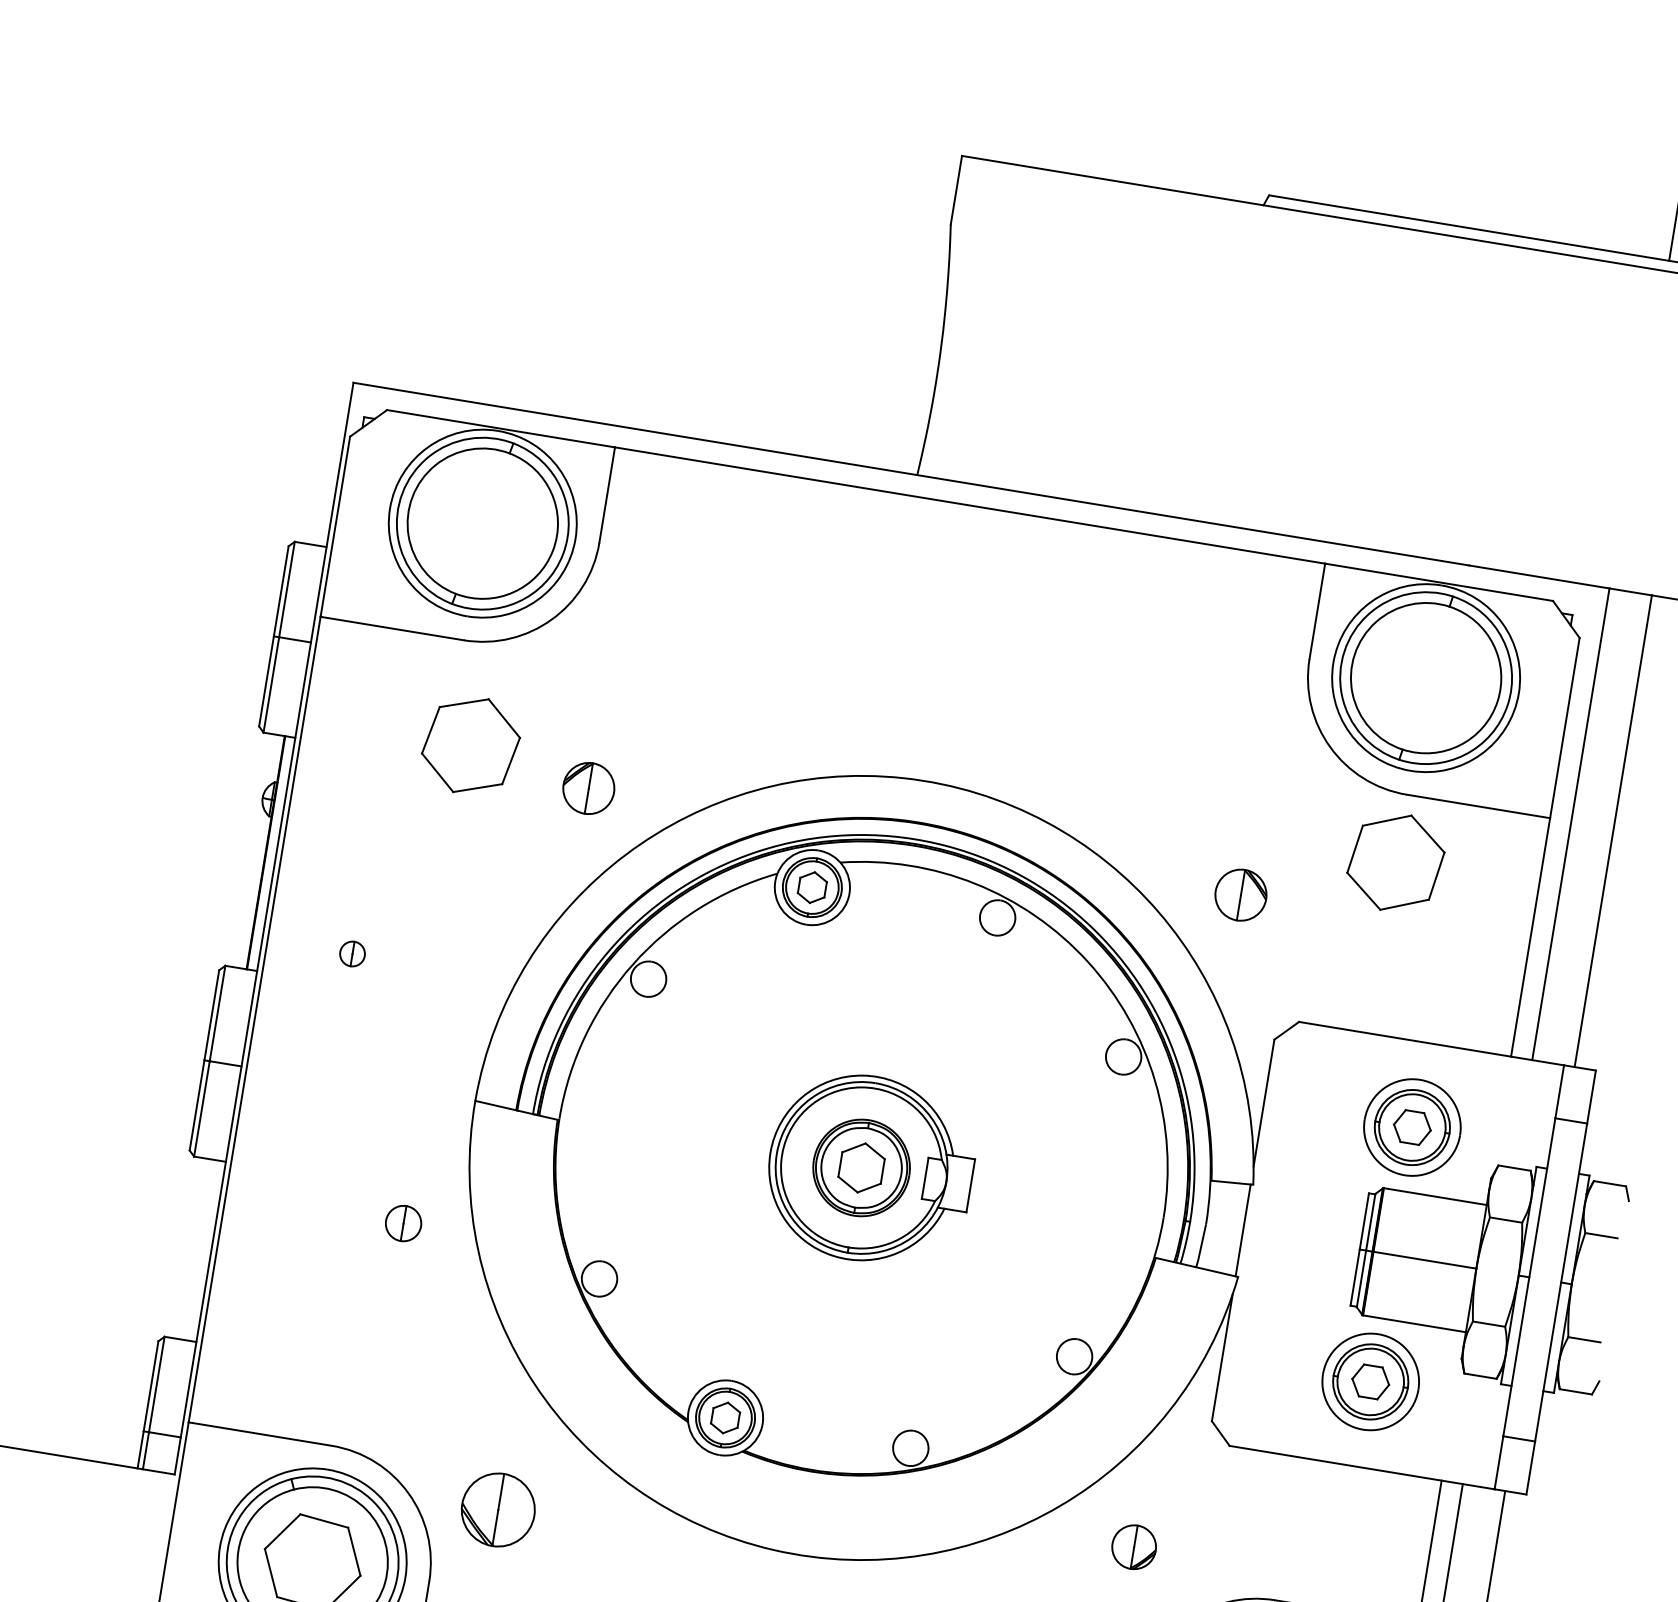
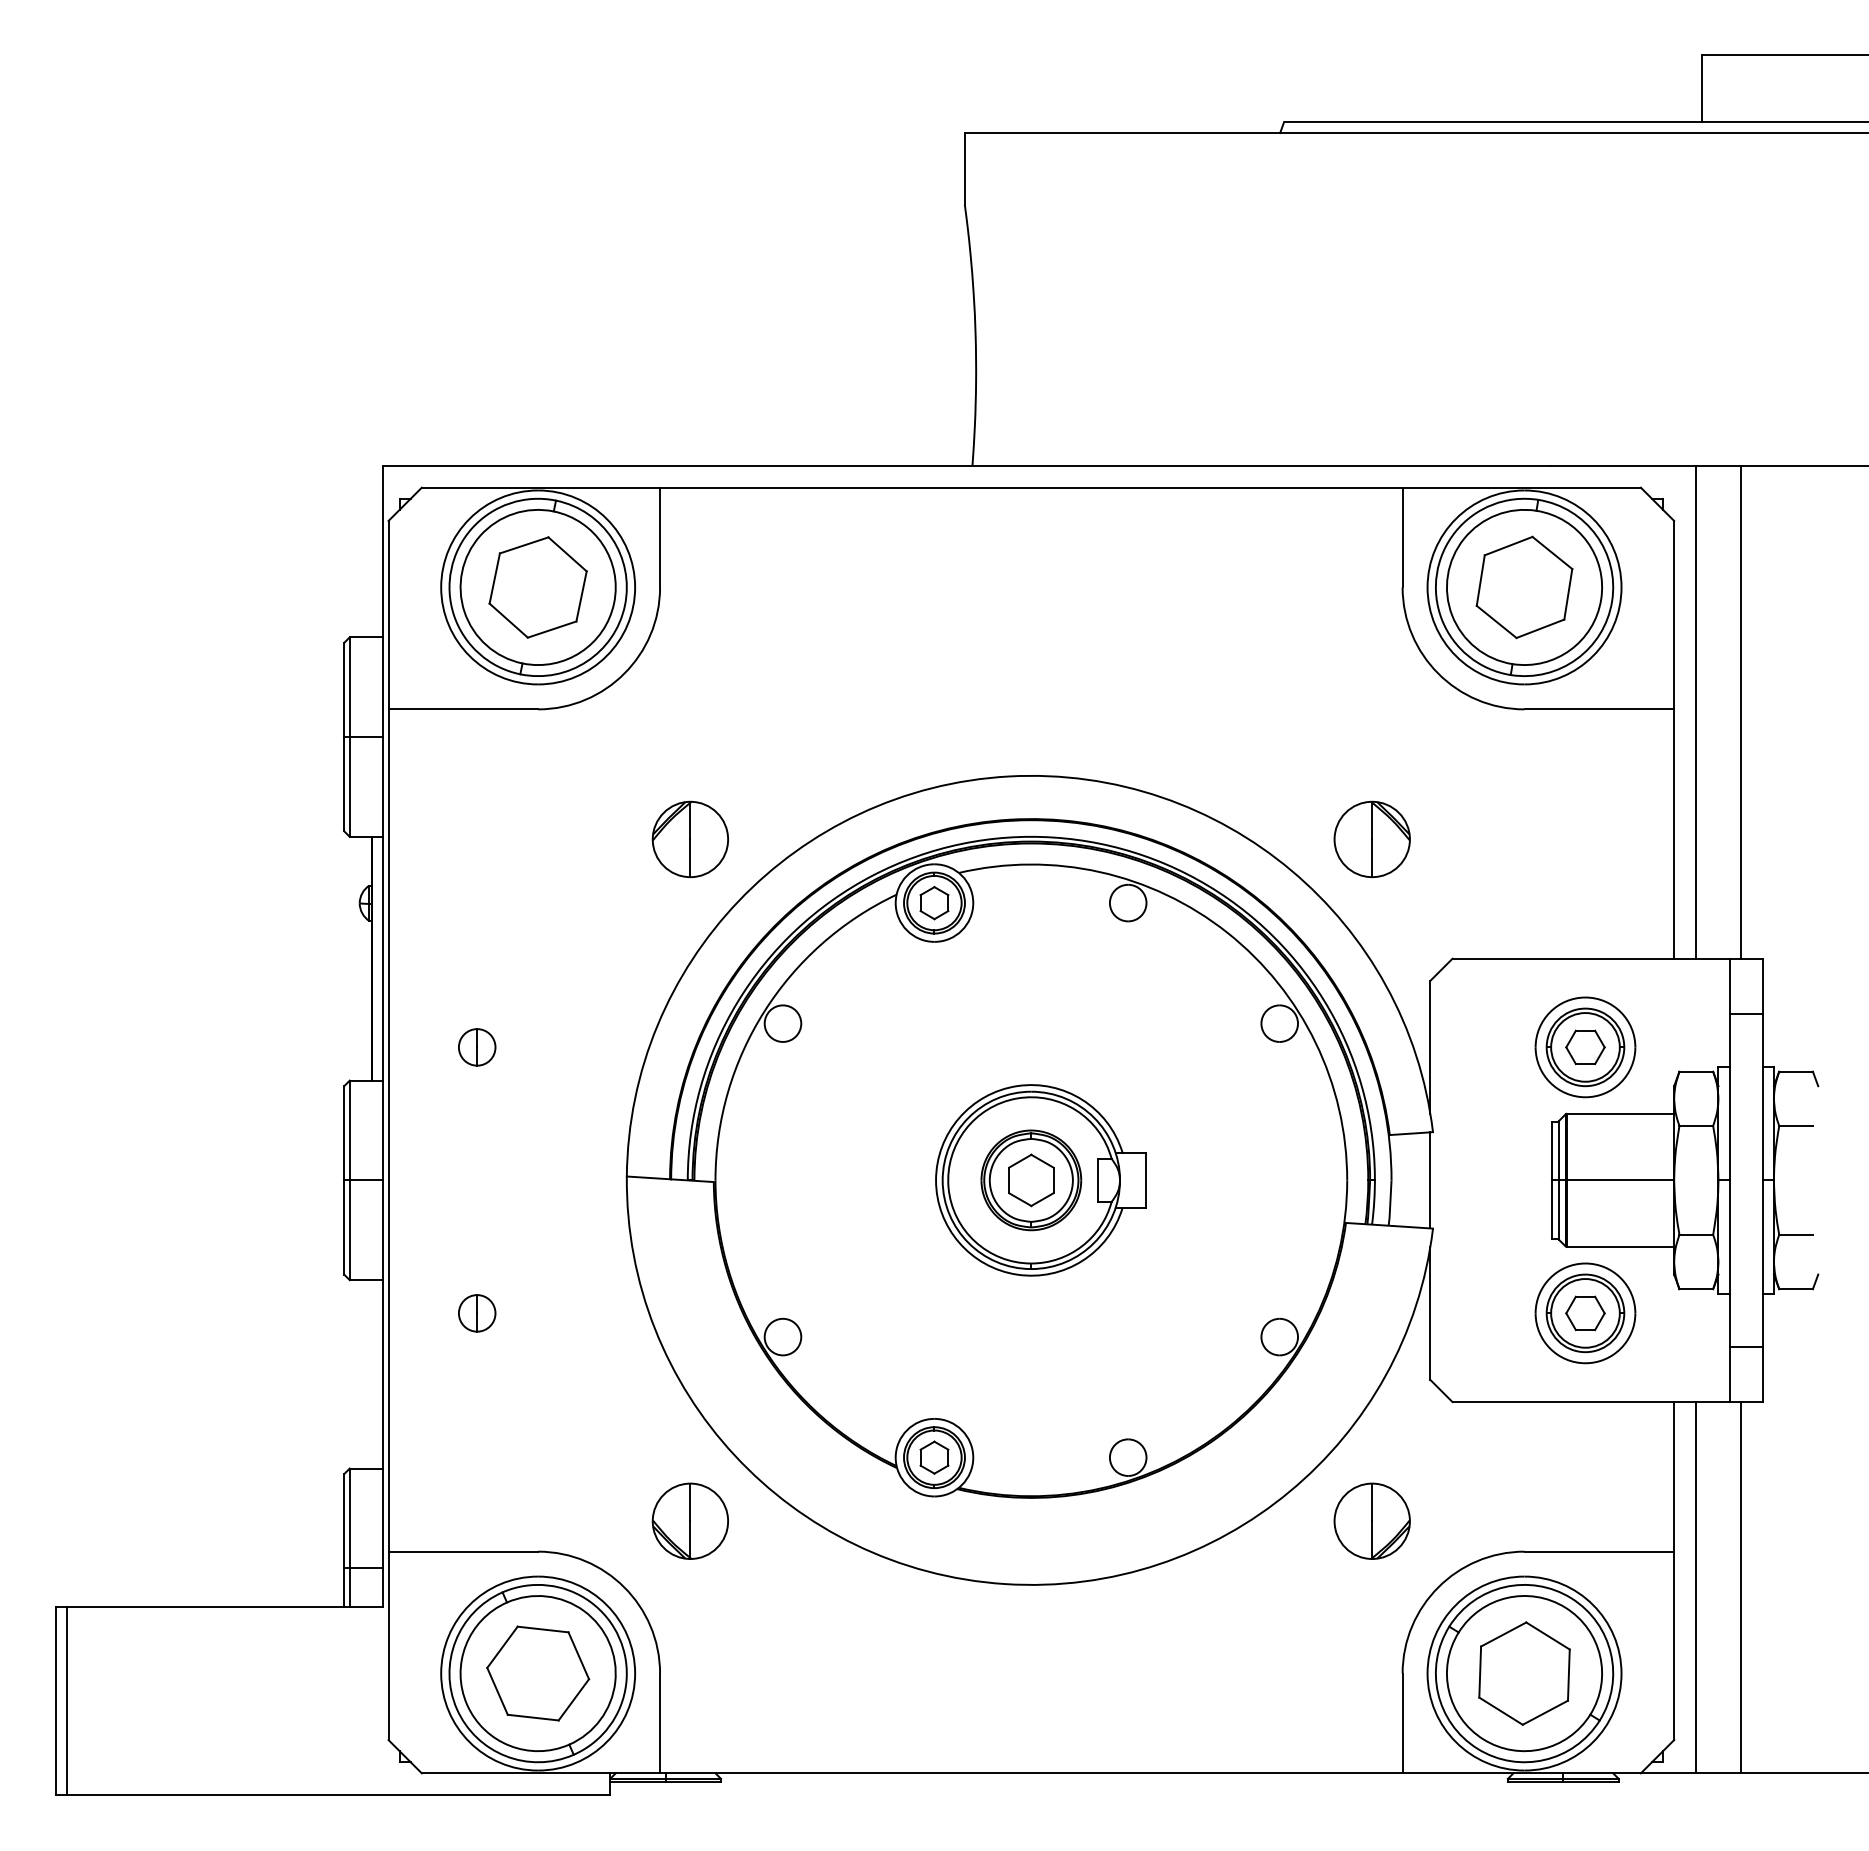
part: (470, 745) -> (537, 587), moved
part: (588, 788) -> (689, 839), size x1.43
part: (1395, 862) -> (1524, 587), moved
part: (1240, 894) -> (1371, 838), size x1.43
part: (352, 954) -> (477, 1047), size x1.43
part: (403, 1223) -> (477, 1313), moved
part: (497, 1509) -> (689, 1520), moved
part: (1133, 1546) -> (1371, 1520), size x1.67

